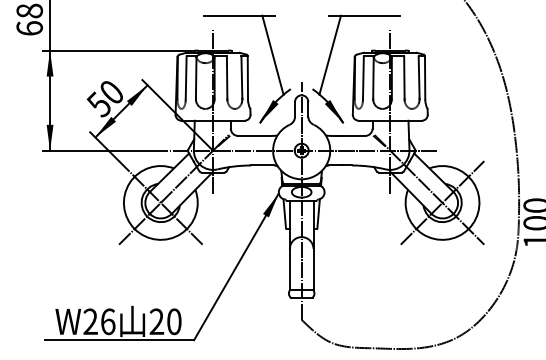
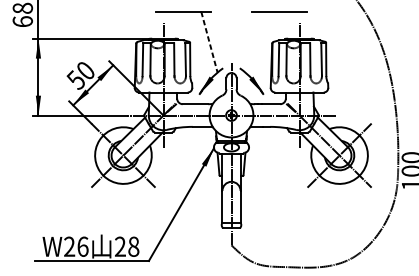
line: (330, 54) -> (253, 41), removed
line: (272, 55) -> (209, 42), solid -> dashed
text: (174, 321) -> (133, 246), 20 -> 28

